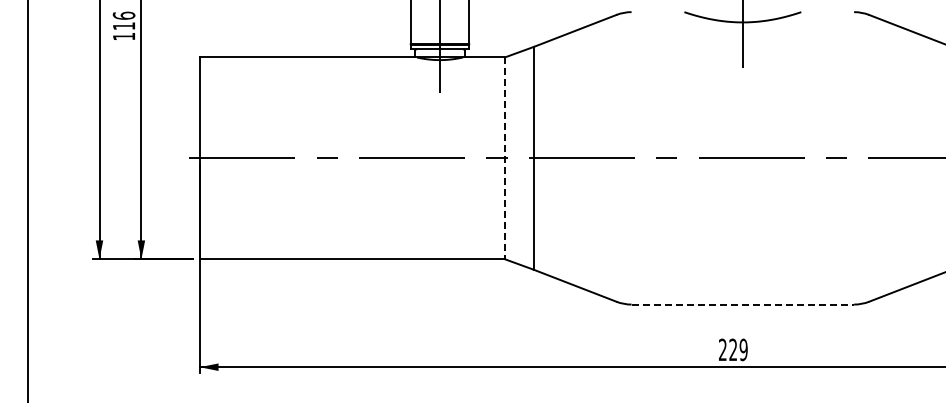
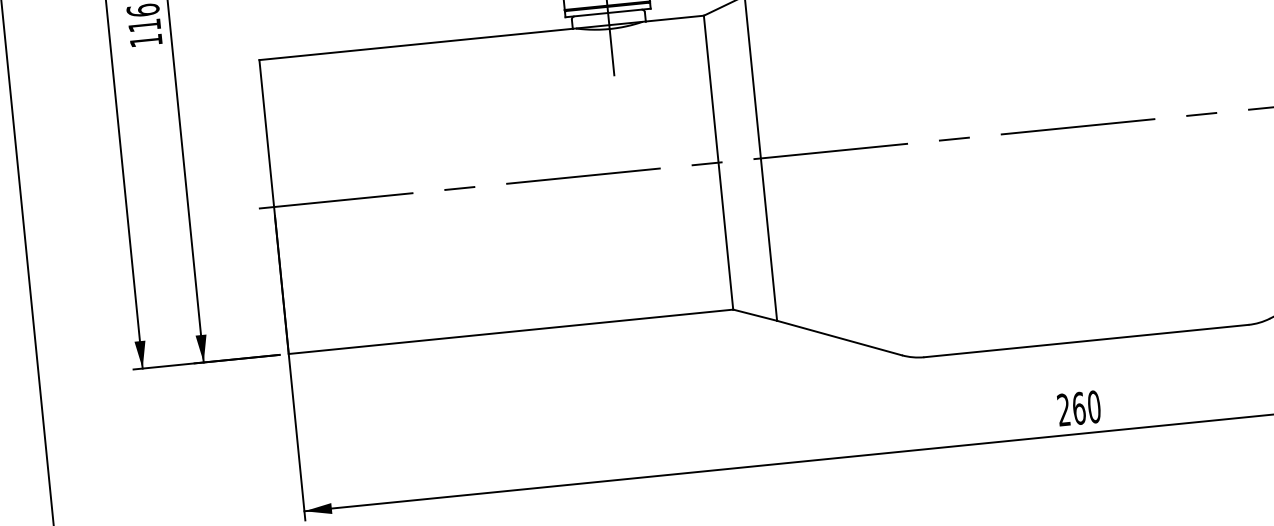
line: (504, 158) -> (718, 162), dashed -> solid
line: (743, 304) -> (1087, 340), dashed -> solid
text: (738, 349) -> (1086, 407), 229 -> 260

